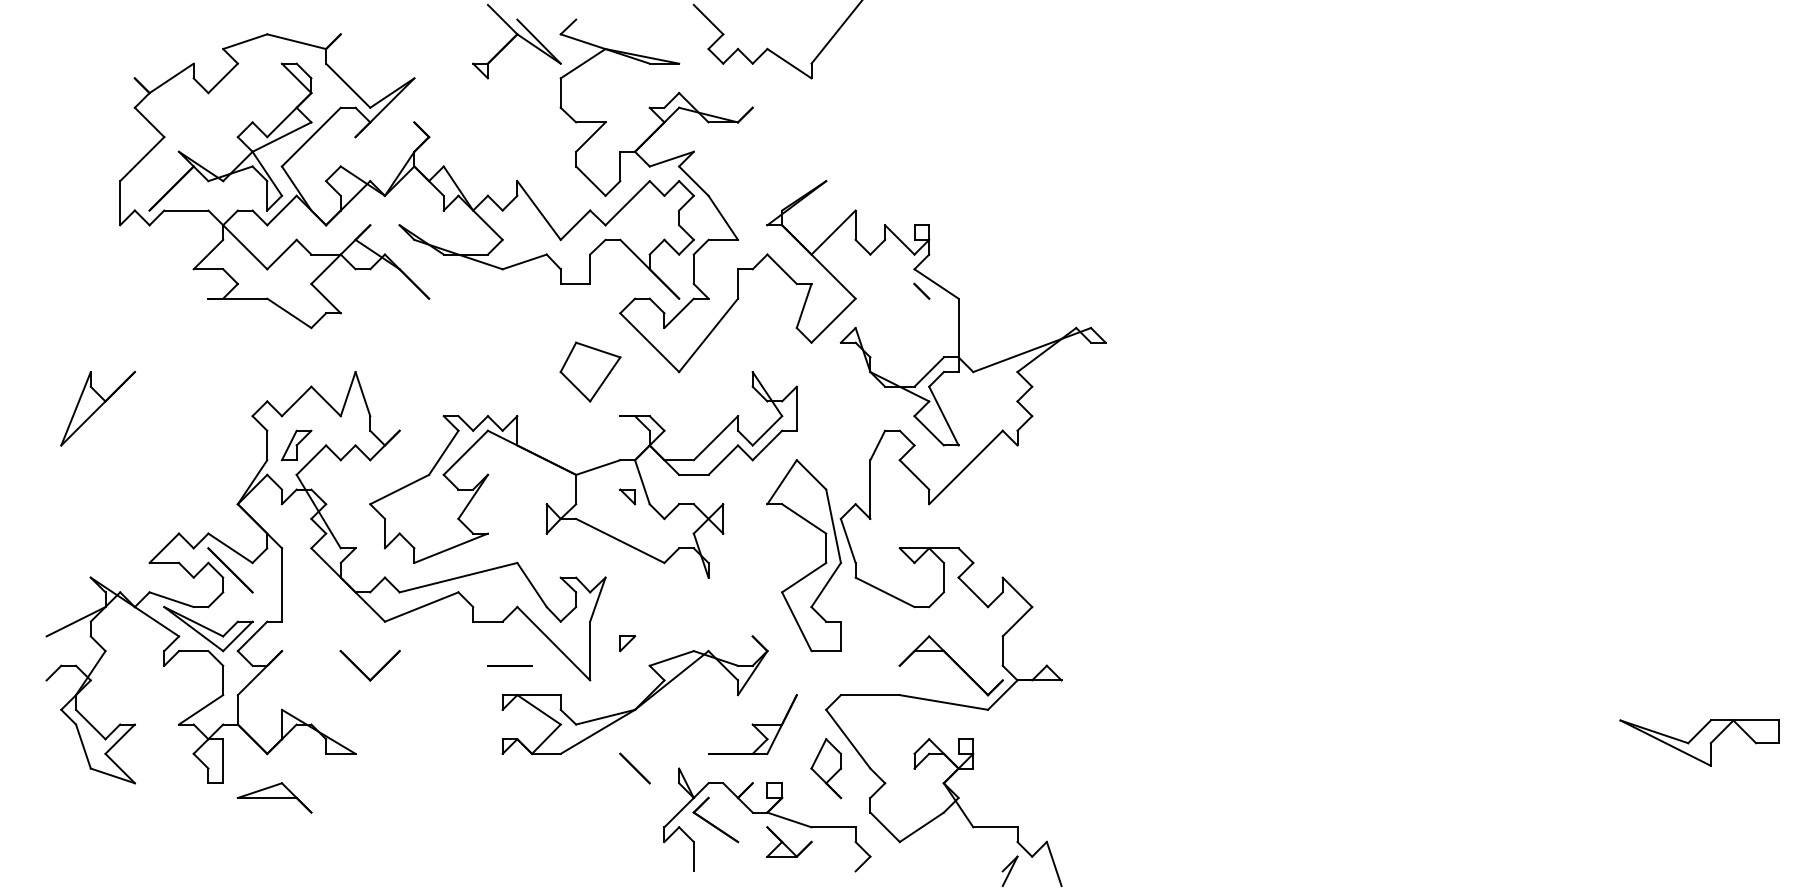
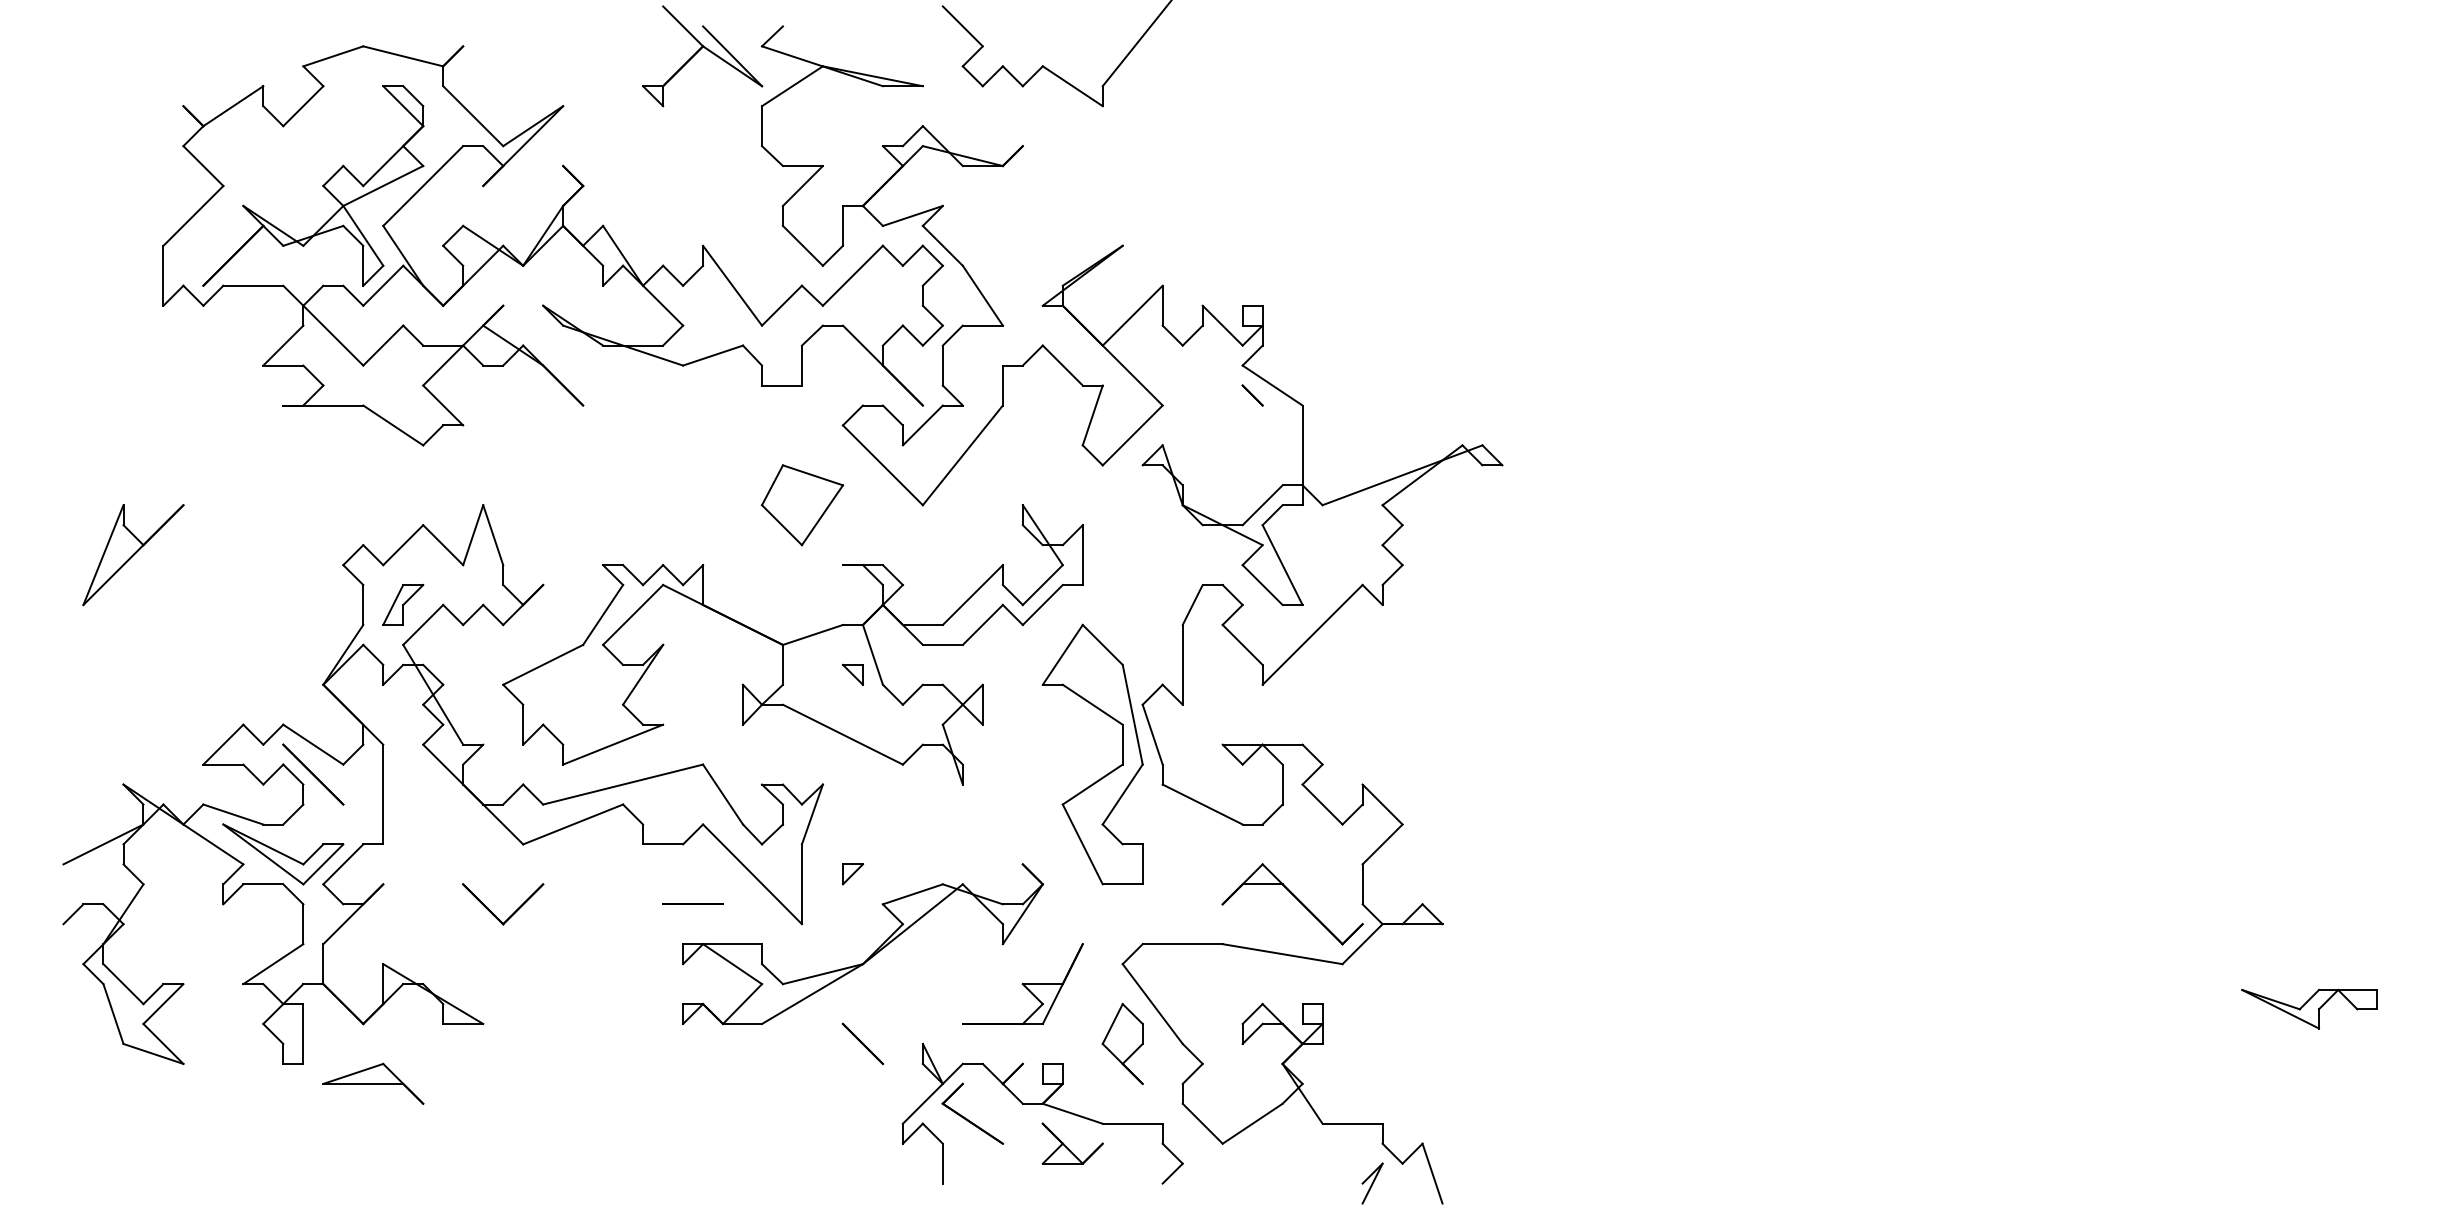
part: (1699, 742) -> (2309, 1008), size x0.62

